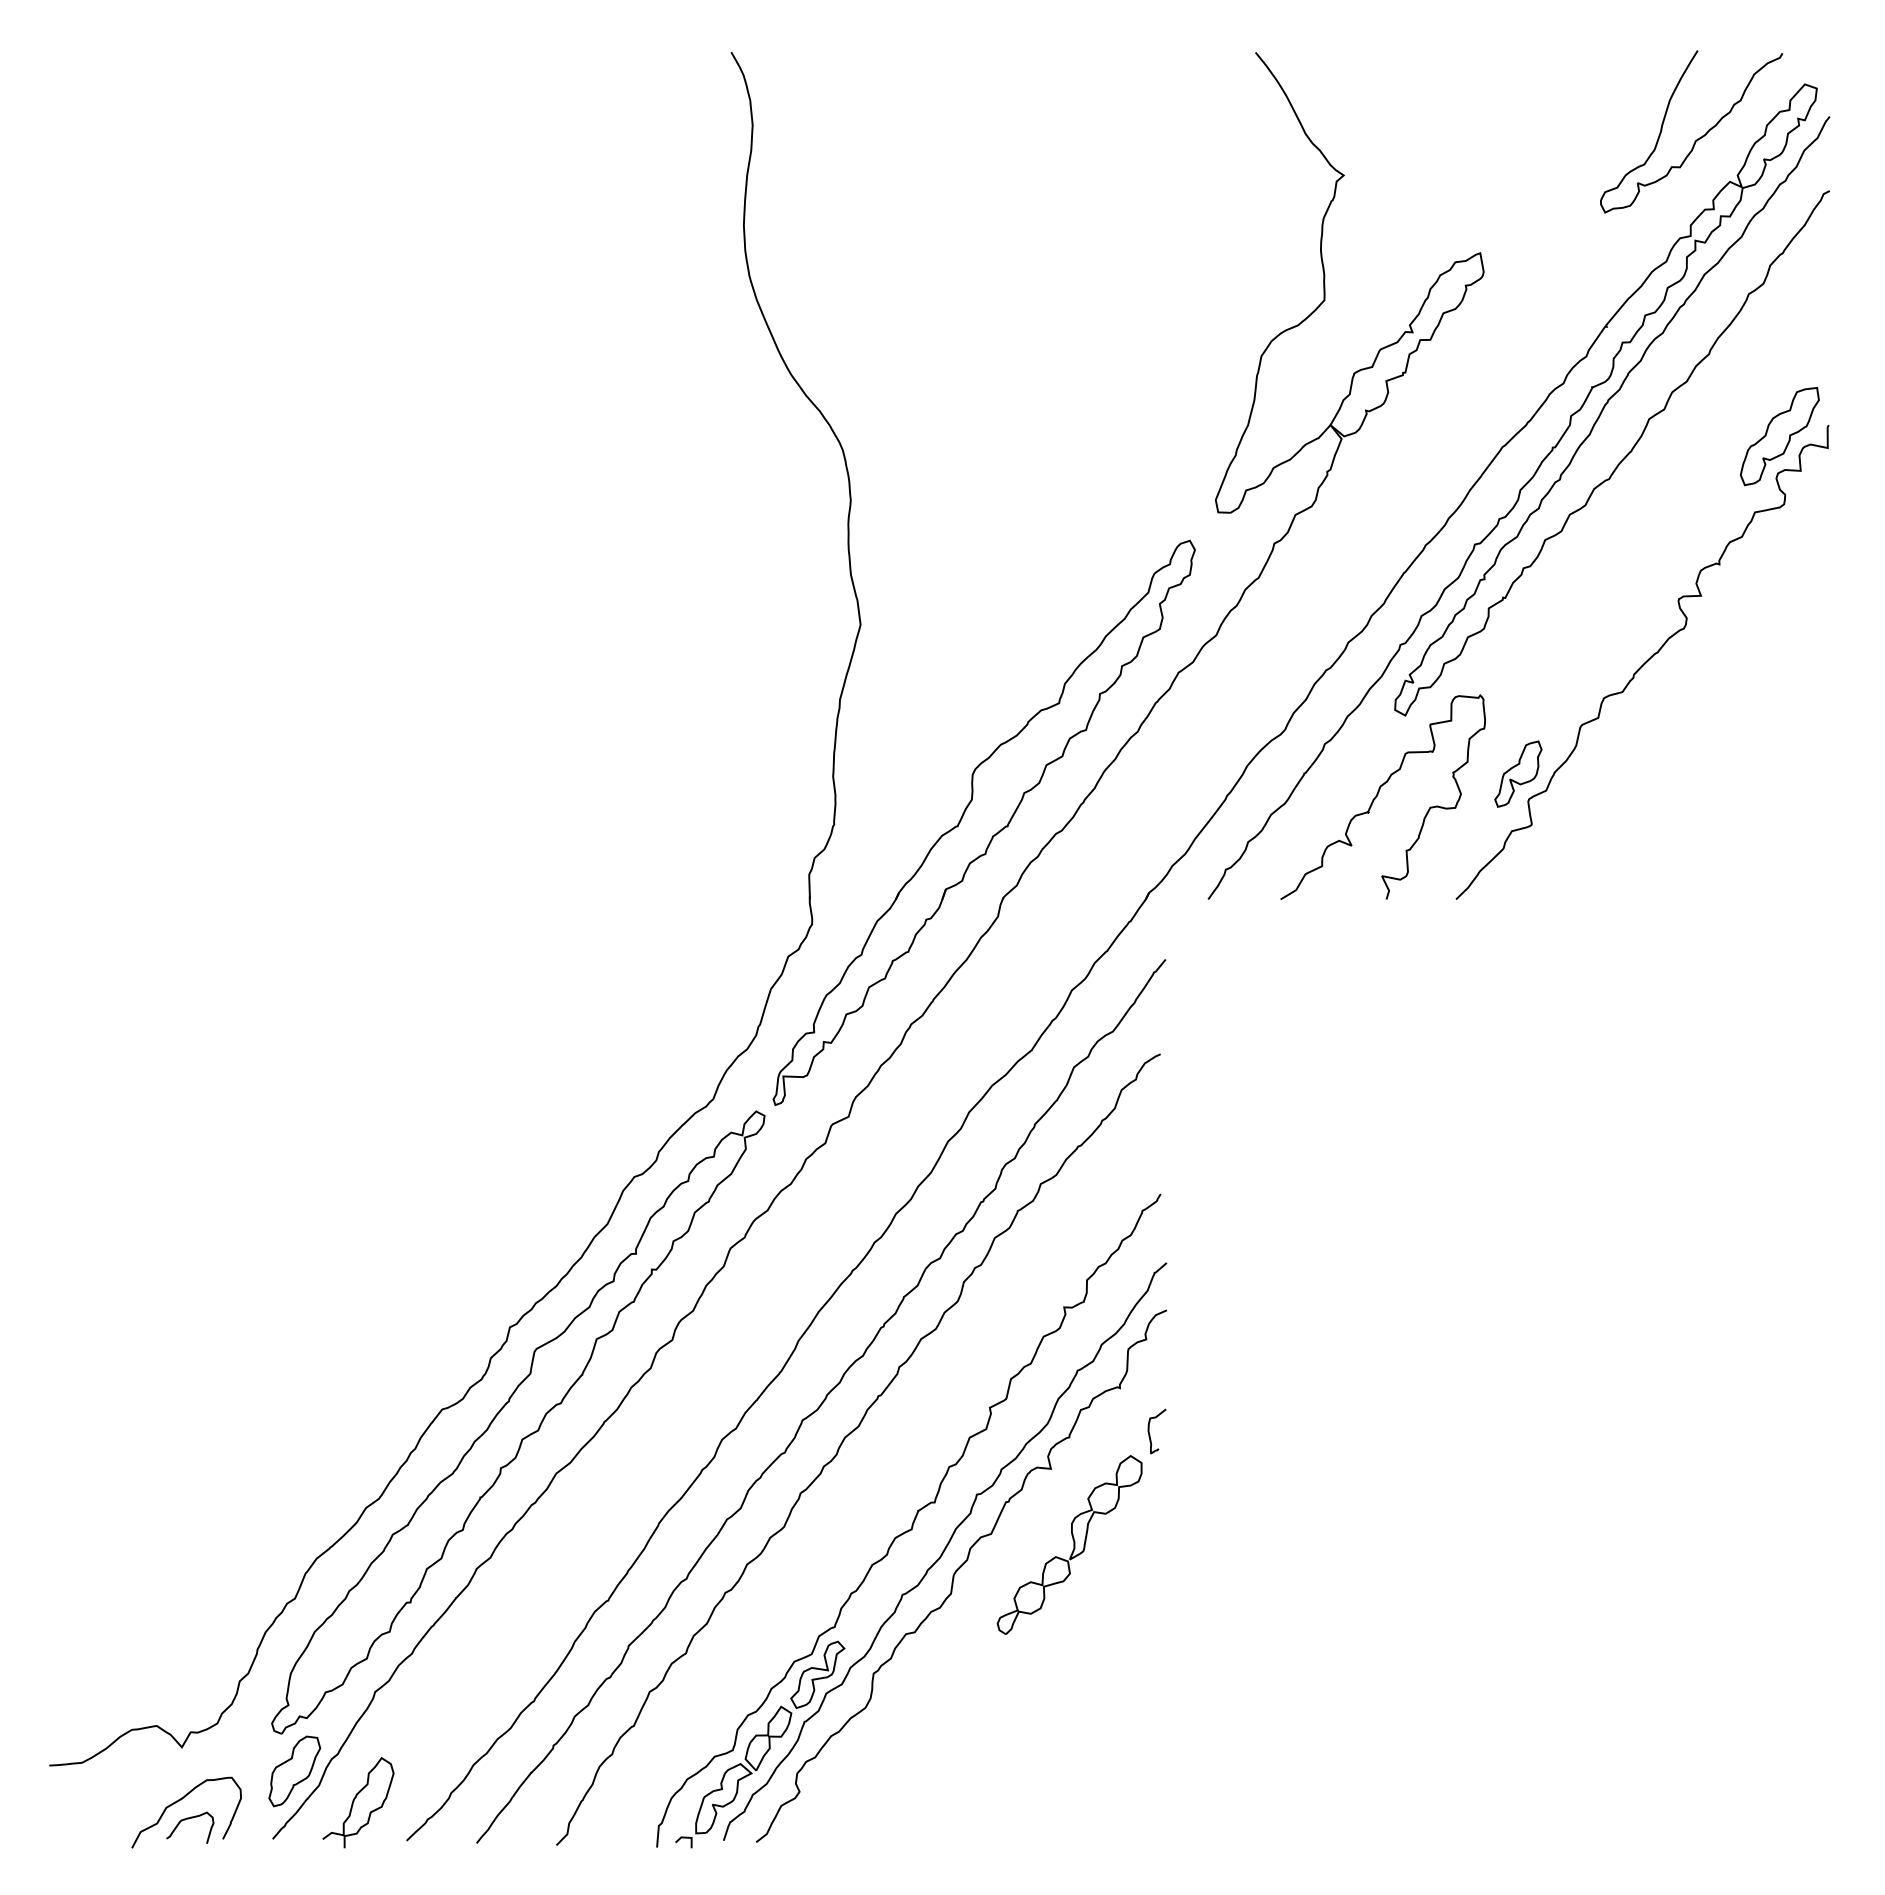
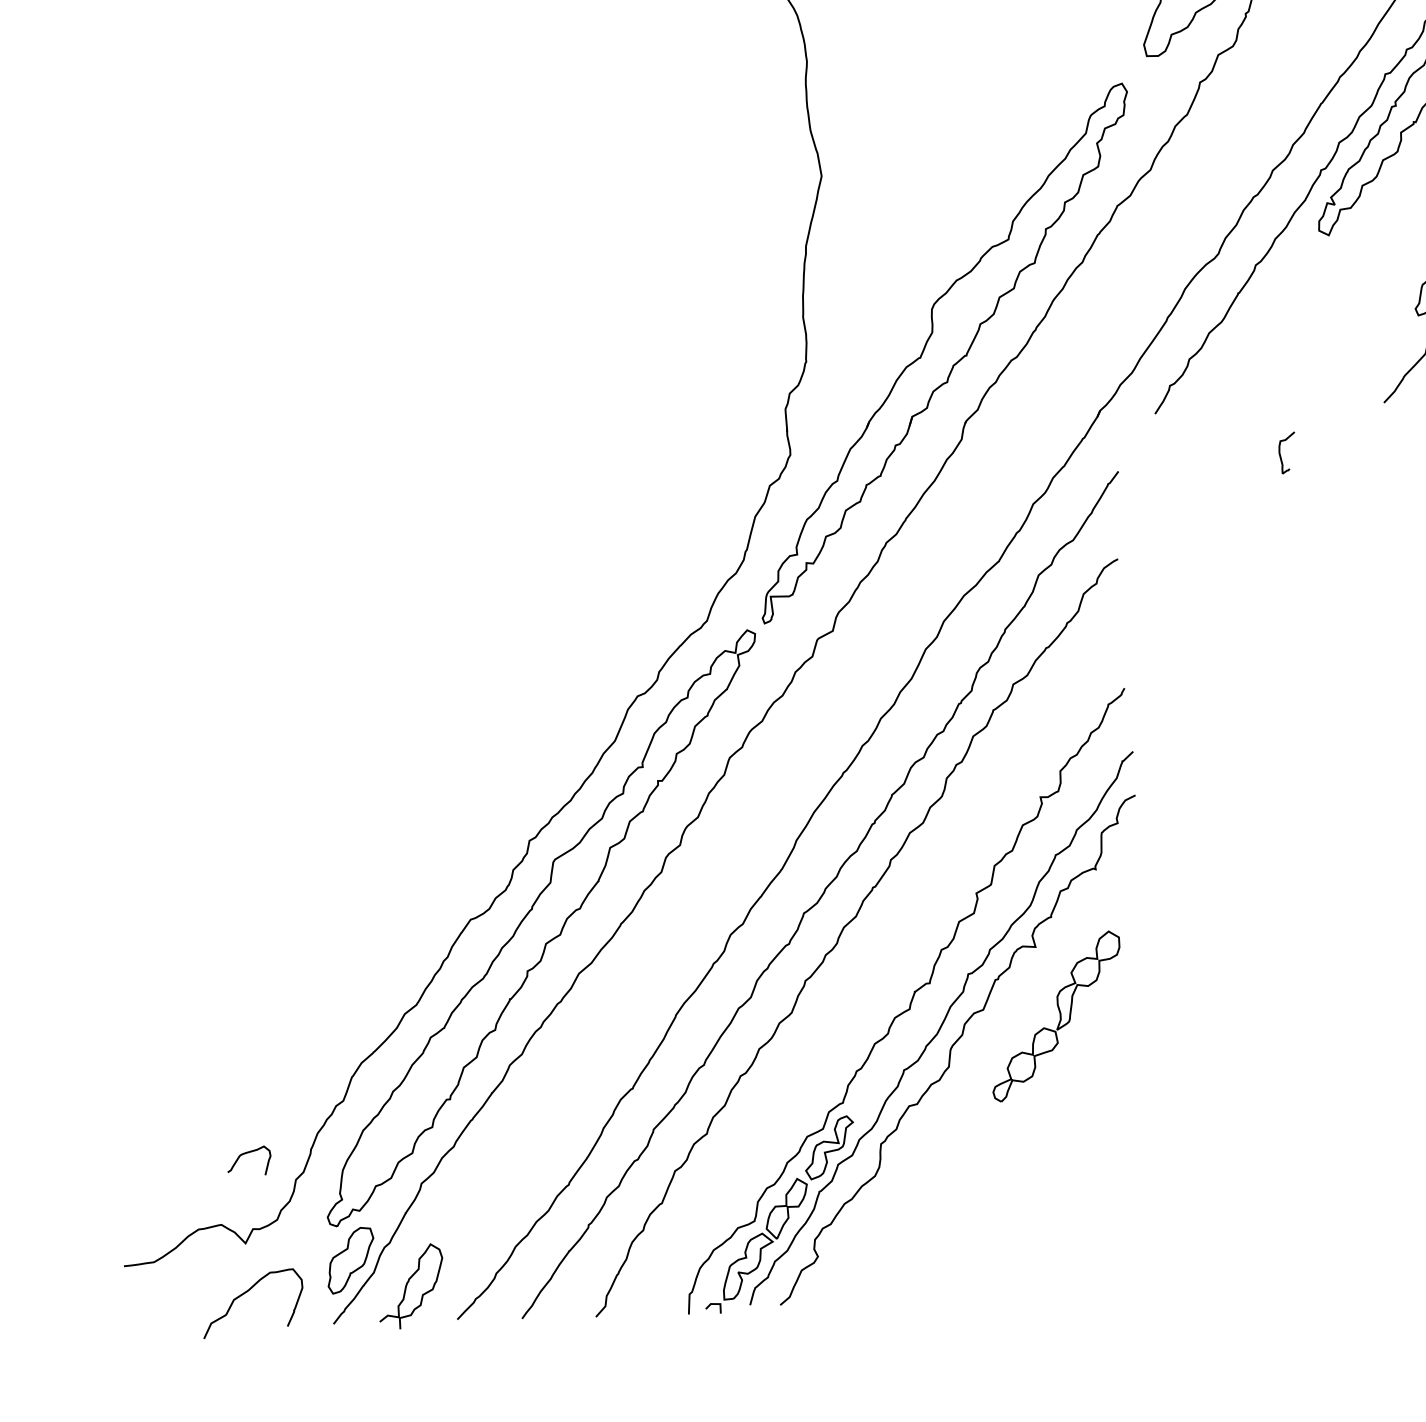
curve: (1378, 794) -> (1307, 309), removed
curve: (1150, 1434) -> (1281, 456), moved
curve: (188, 1819) -> (247, 1153), moved

